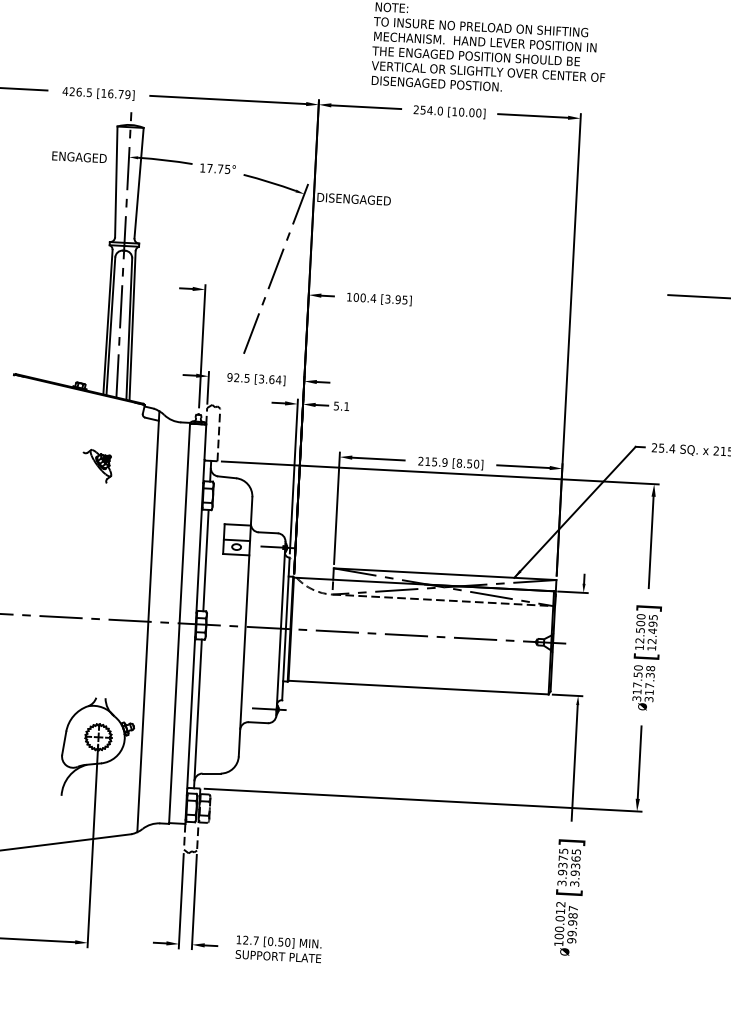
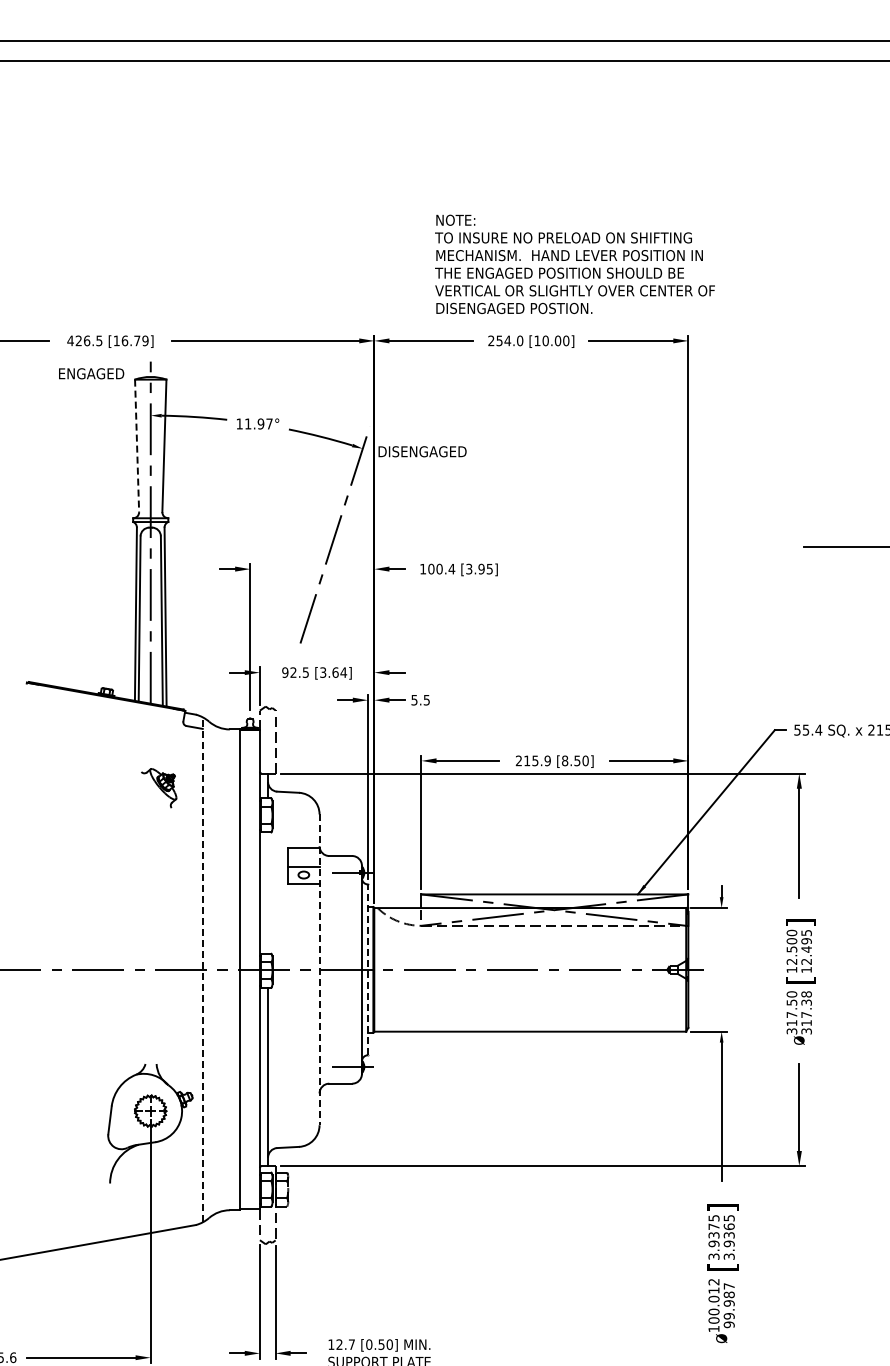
text: (79, 157) -> (91, 373), moved
text: (218, 168) -> (258, 423), 17.75° -> 11.97°
line: (116, 182) -> (137, 446), solid -> dashed
text: (346, 406) -> (426, 700), 5.1 -> 5.5
text: (654, 447) -> (797, 729), 25.4 -> 55.4
part: (97, 466) -> (159, 788), moved
line: (206, 560) -> (268, 892), removed
line: (147, 621) -> (202, 969), solid -> dashed
line: (245, 627) -> (319, 970), solid -> dashed
line: (285, 628) -> (367, 969), solid -> dashed

